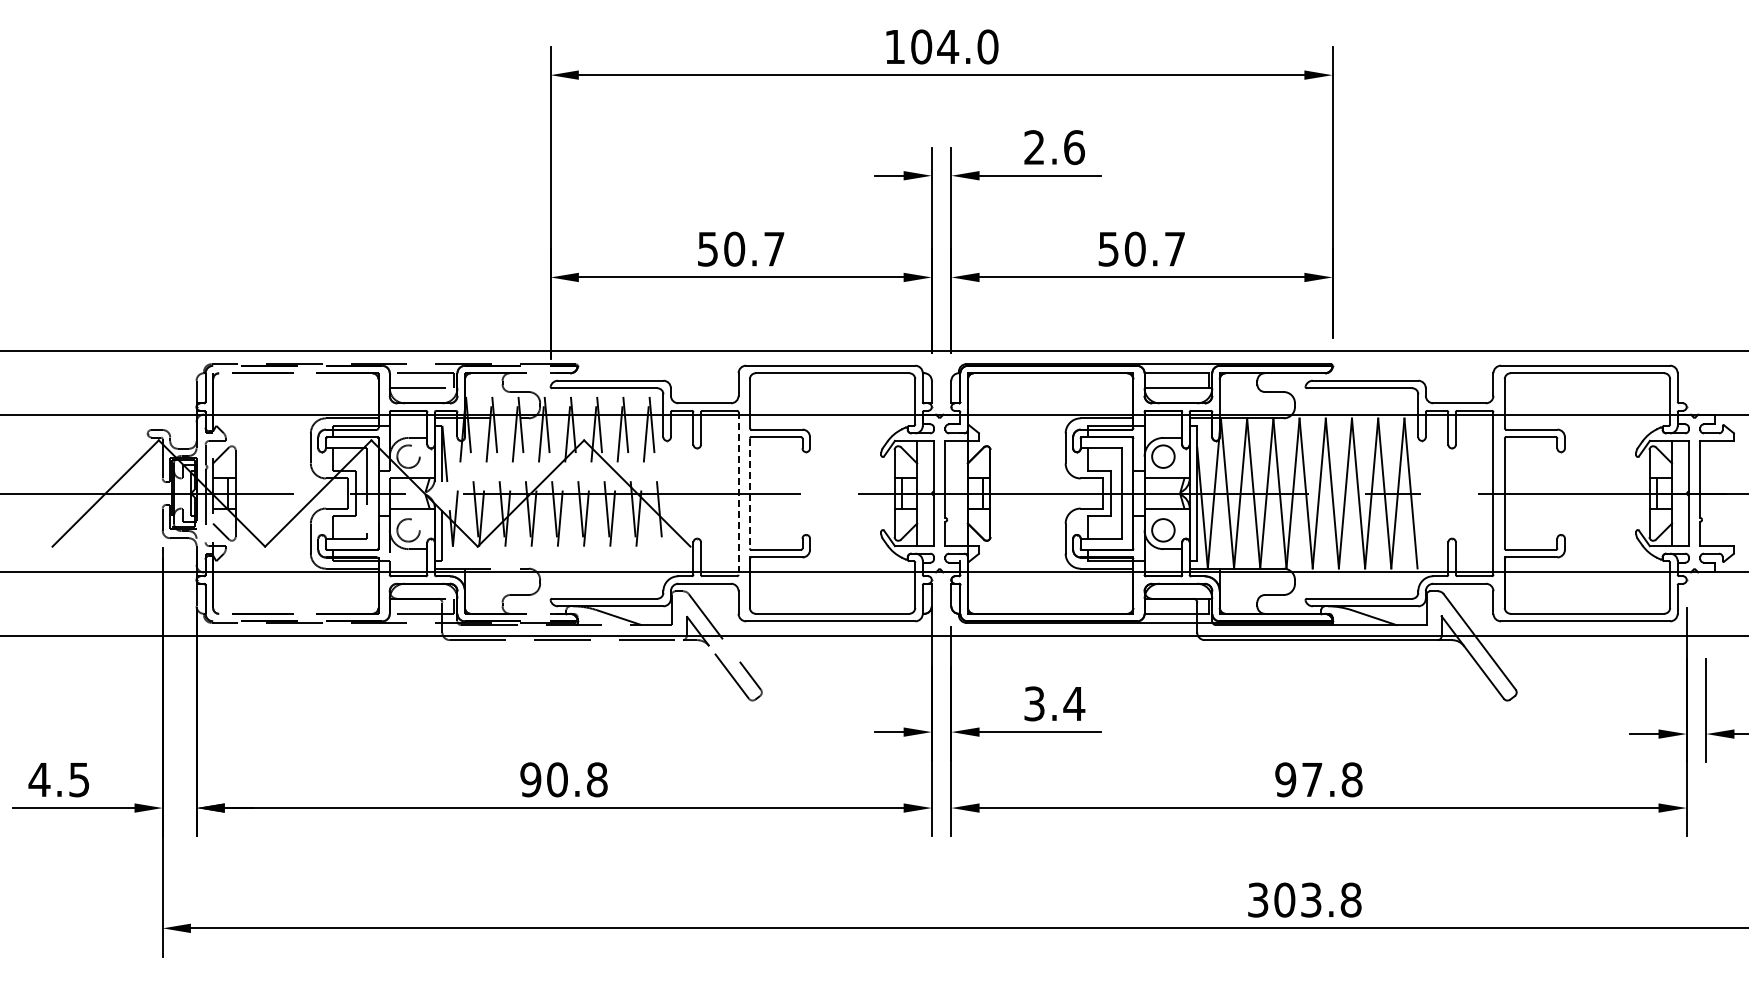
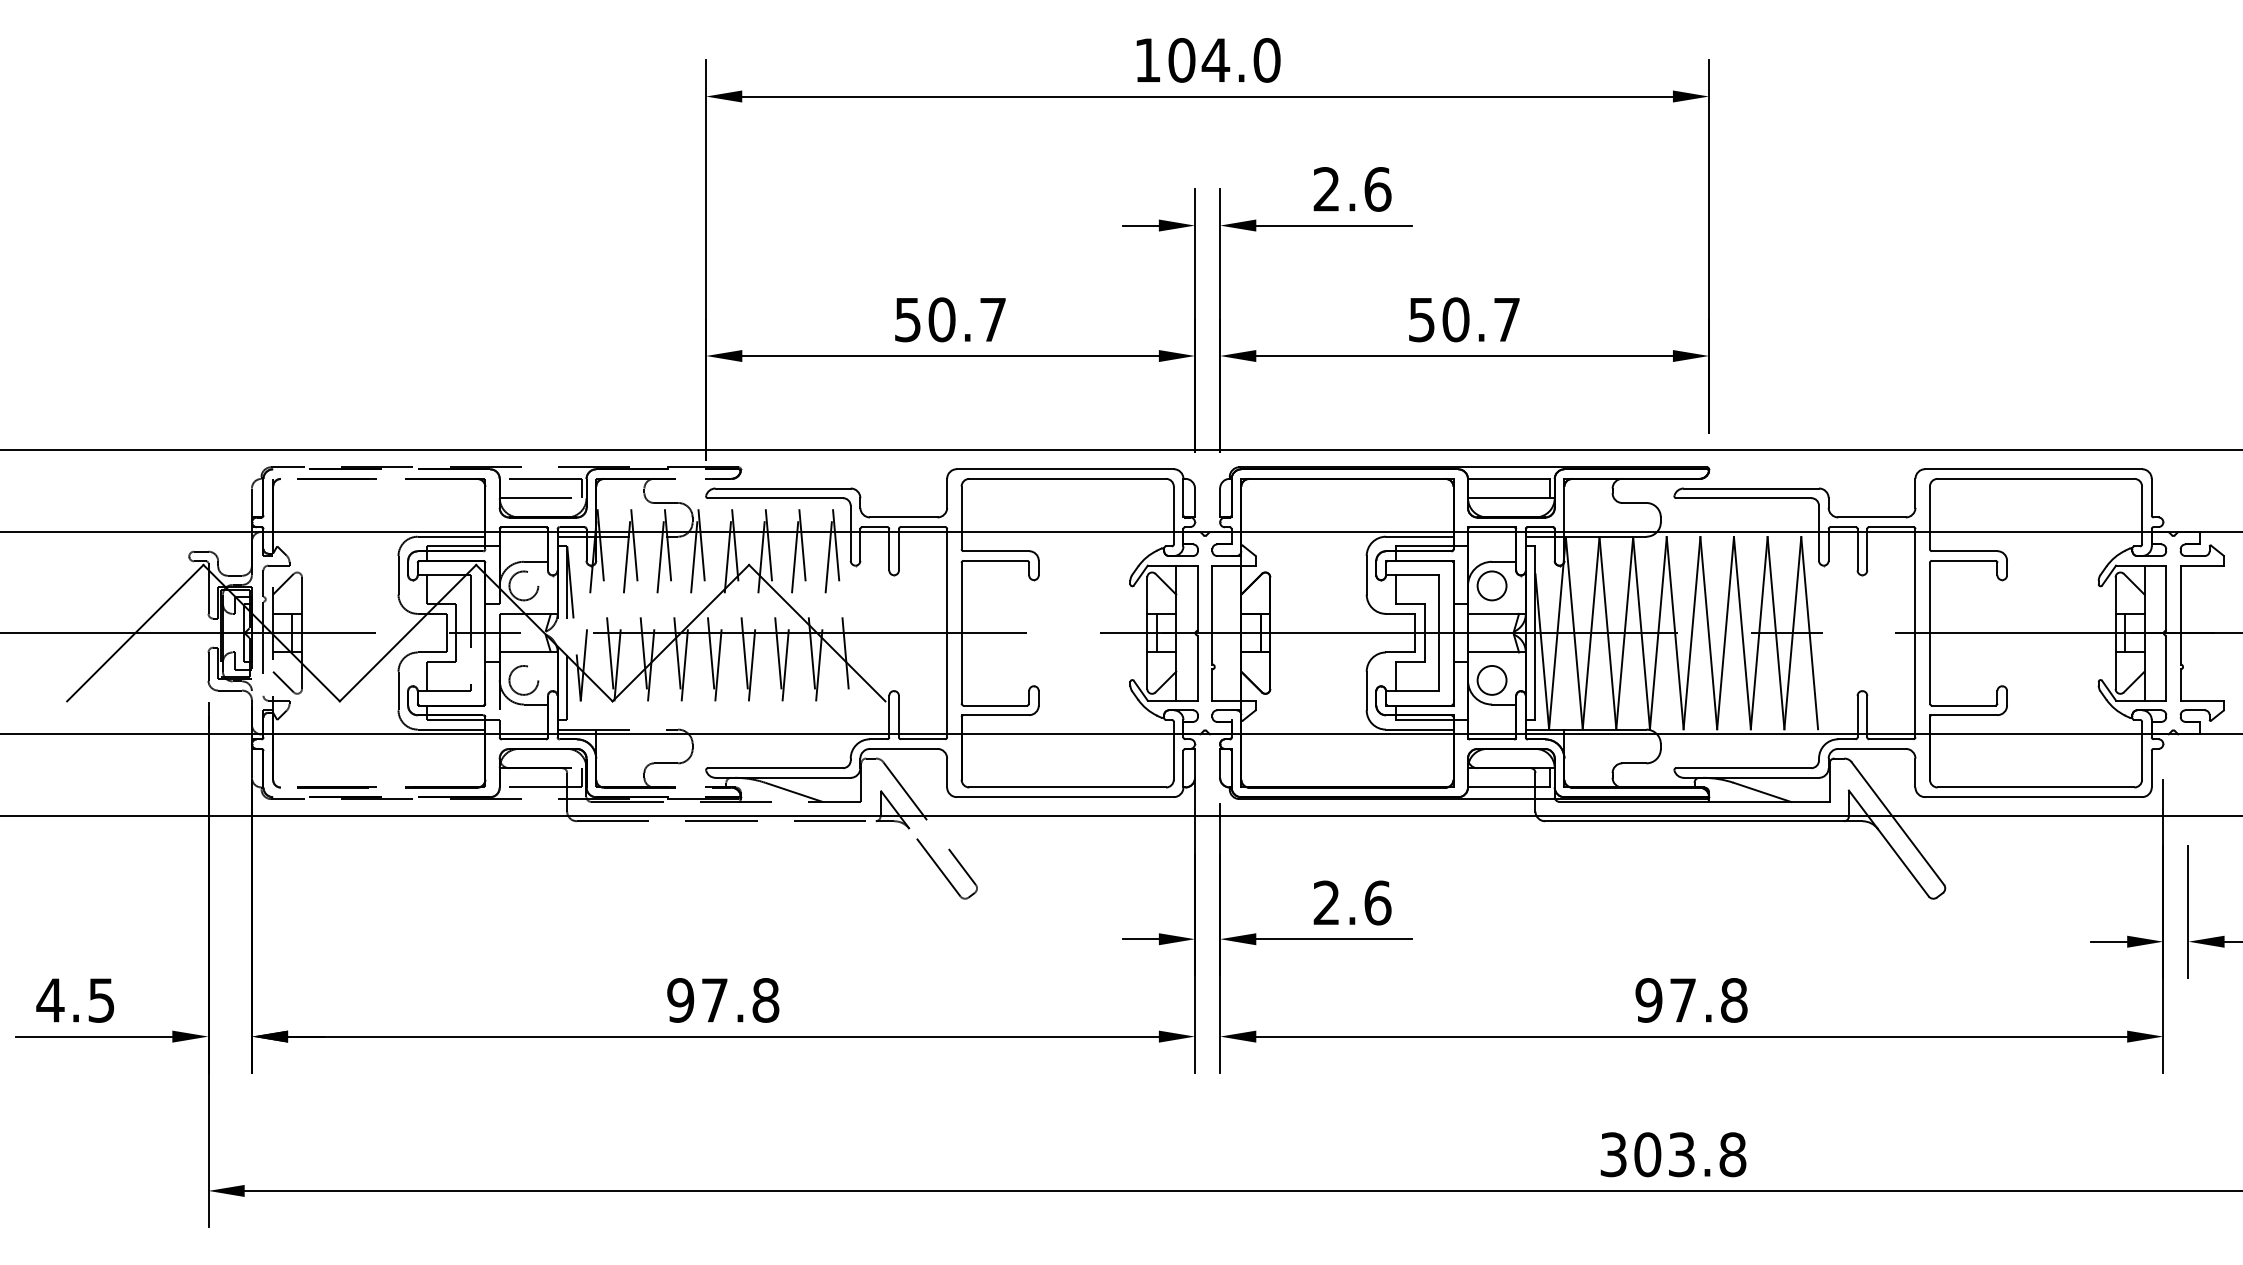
line: (749, 493) -> (961, 633), dashed -> solid
line: (738, 494) -> (947, 634), dashed -> solid
text: (1054, 703) -> (1352, 902), 3.4 -> 2.6
text: (557, 779) -> (714, 999), 90.8 -> 97.8

